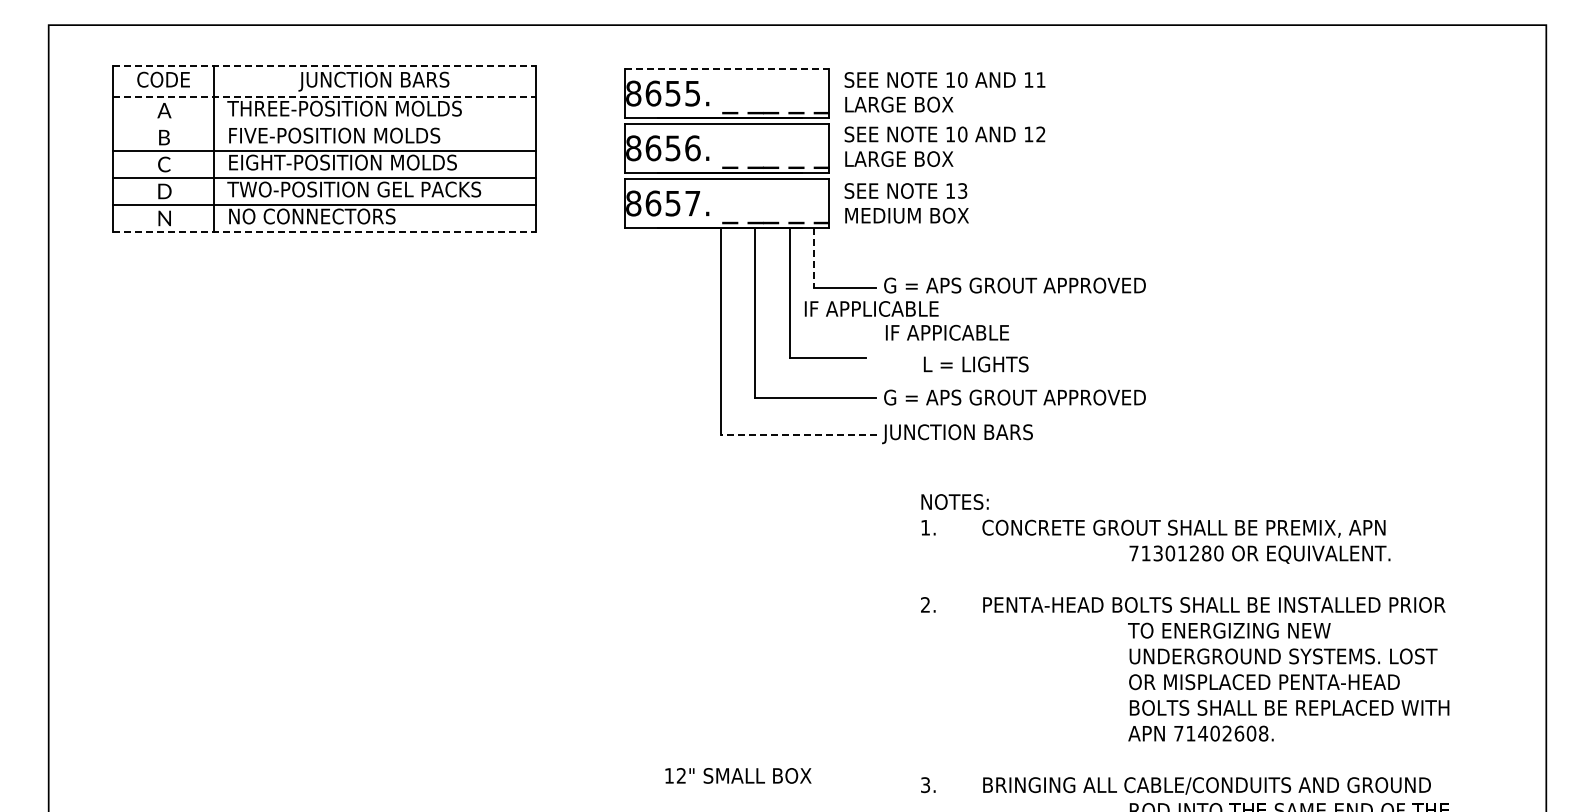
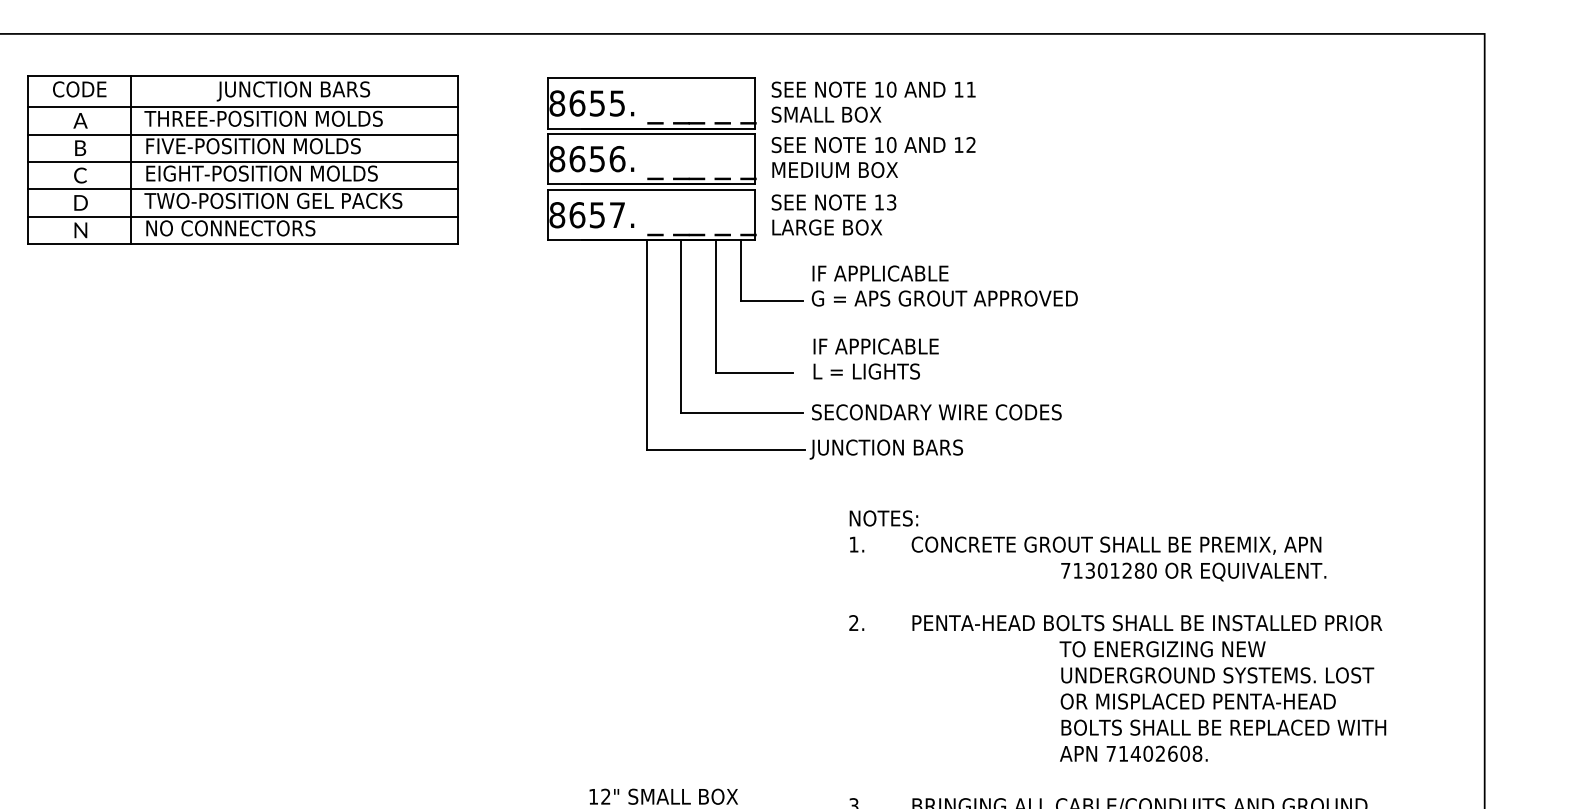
line: (324, 66) -> (243, 75), dashed -> solid
line: (726, 68) -> (651, 77), dashed -> solid
line: (324, 97) -> (243, 107), dashed -> solid
text: (898, 104) -> (826, 114), LARGE BOX -> SMALL BOX
line: (324, 124) -> (243, 134), added
text: (907, 159) -> (835, 170), LARGE BOX -> MEDIUM BOX
text: (907, 215) -> (835, 227), MEDIUM BOX -> LARGE BOX
line: (324, 231) -> (243, 243), dashed -> solid
line: (814, 258) -> (741, 271), dashed -> solid
text: (871, 308) -> (880, 273), moved
text: (976, 364) -> (867, 371), moved
text: (1014, 397) -> (944, 412), G = APS GROUT APPROVED -> SECONDARY WIRE CODES
line: (799, 434) -> (725, 449), dashed -> solid

